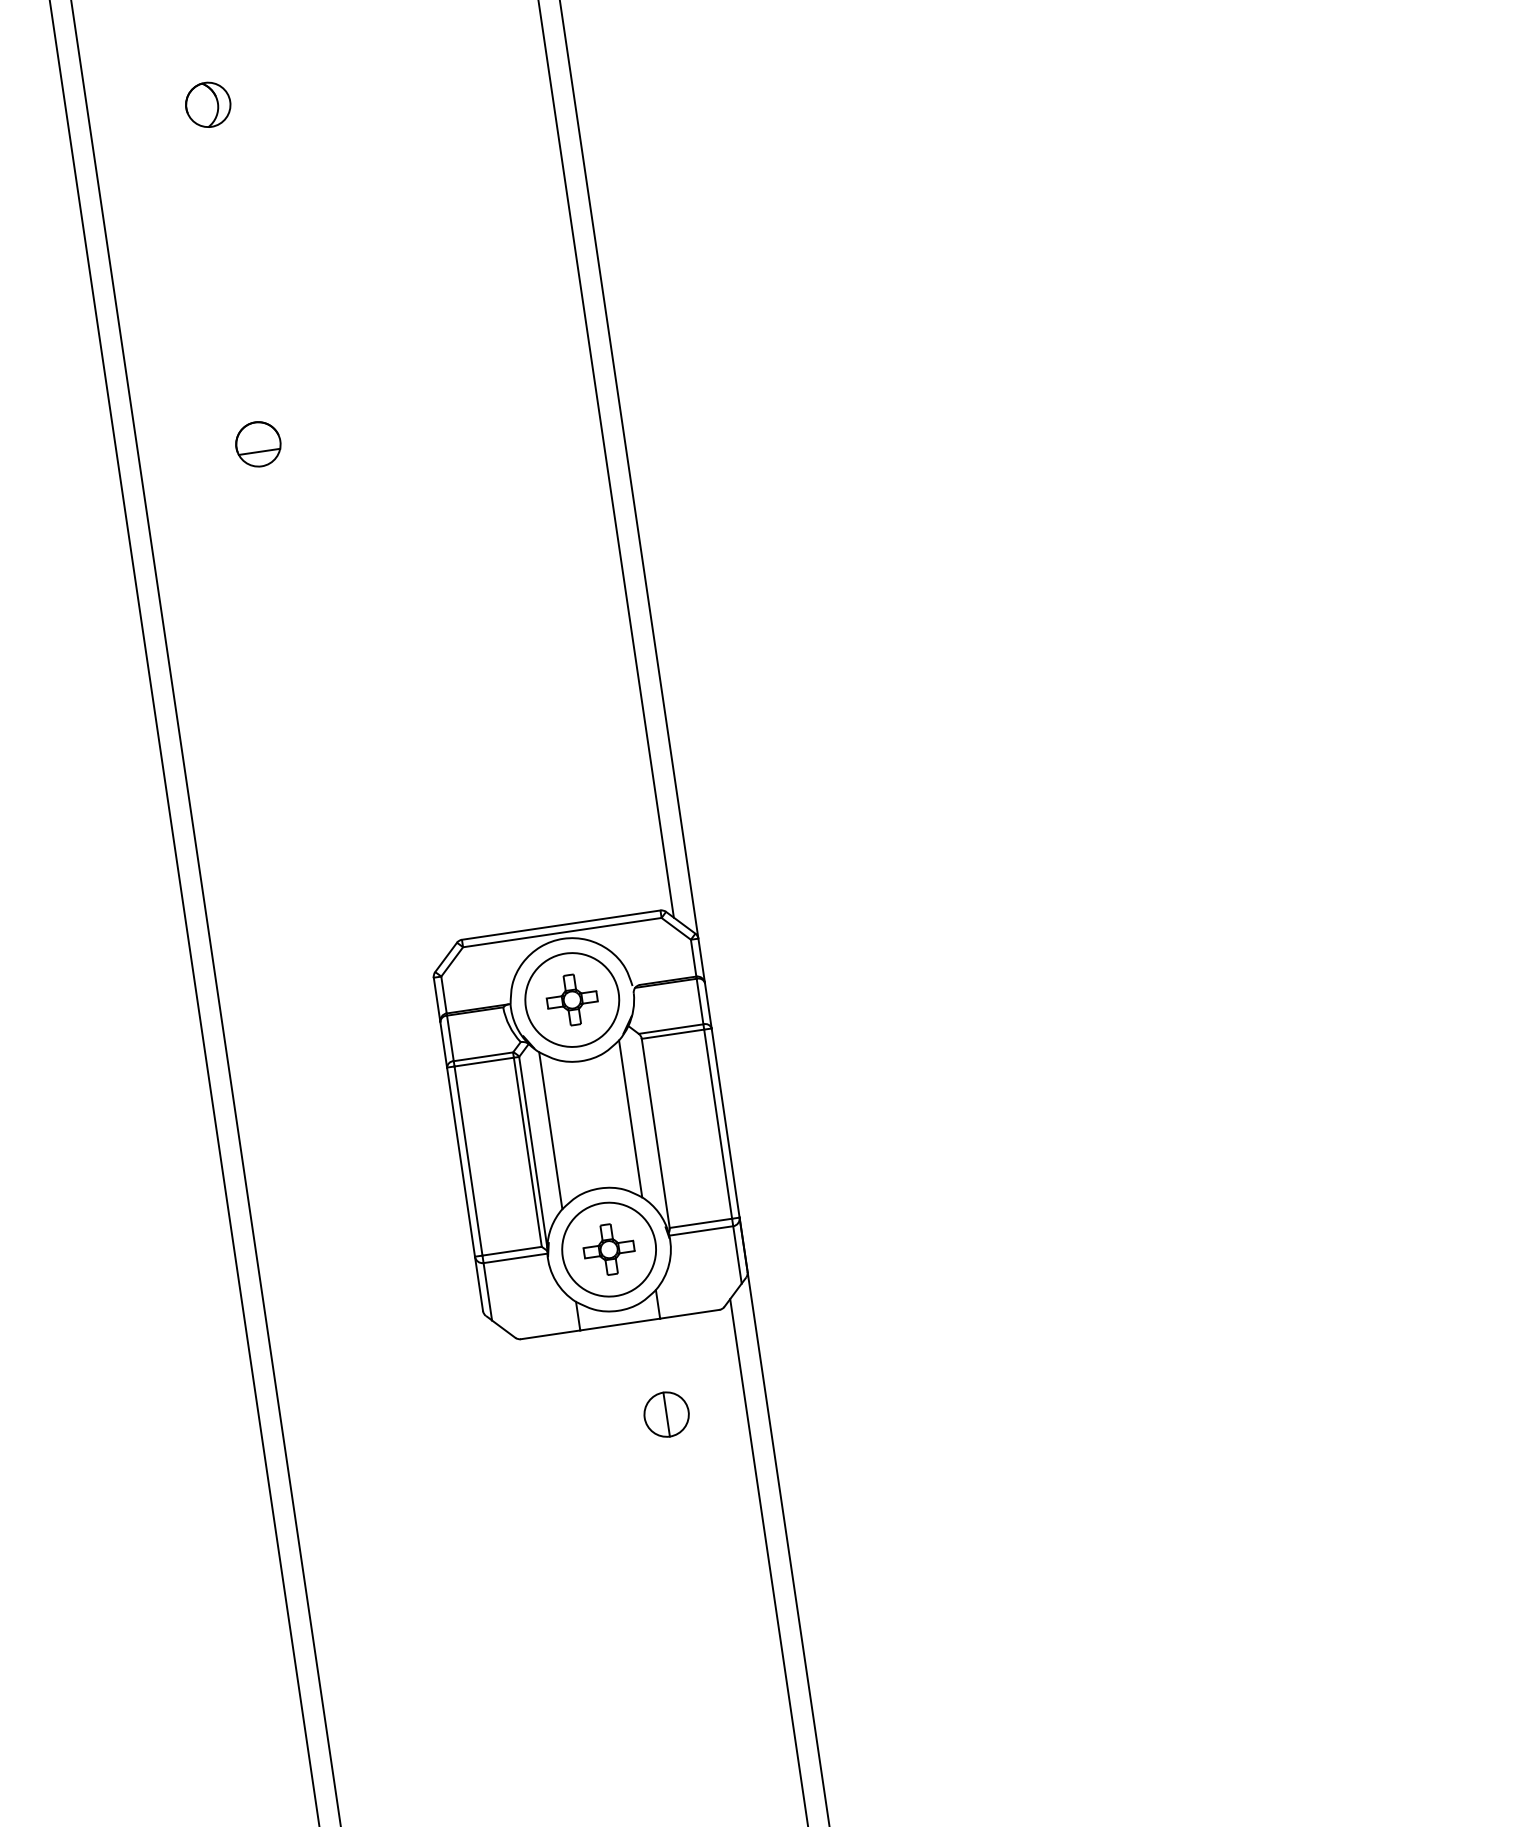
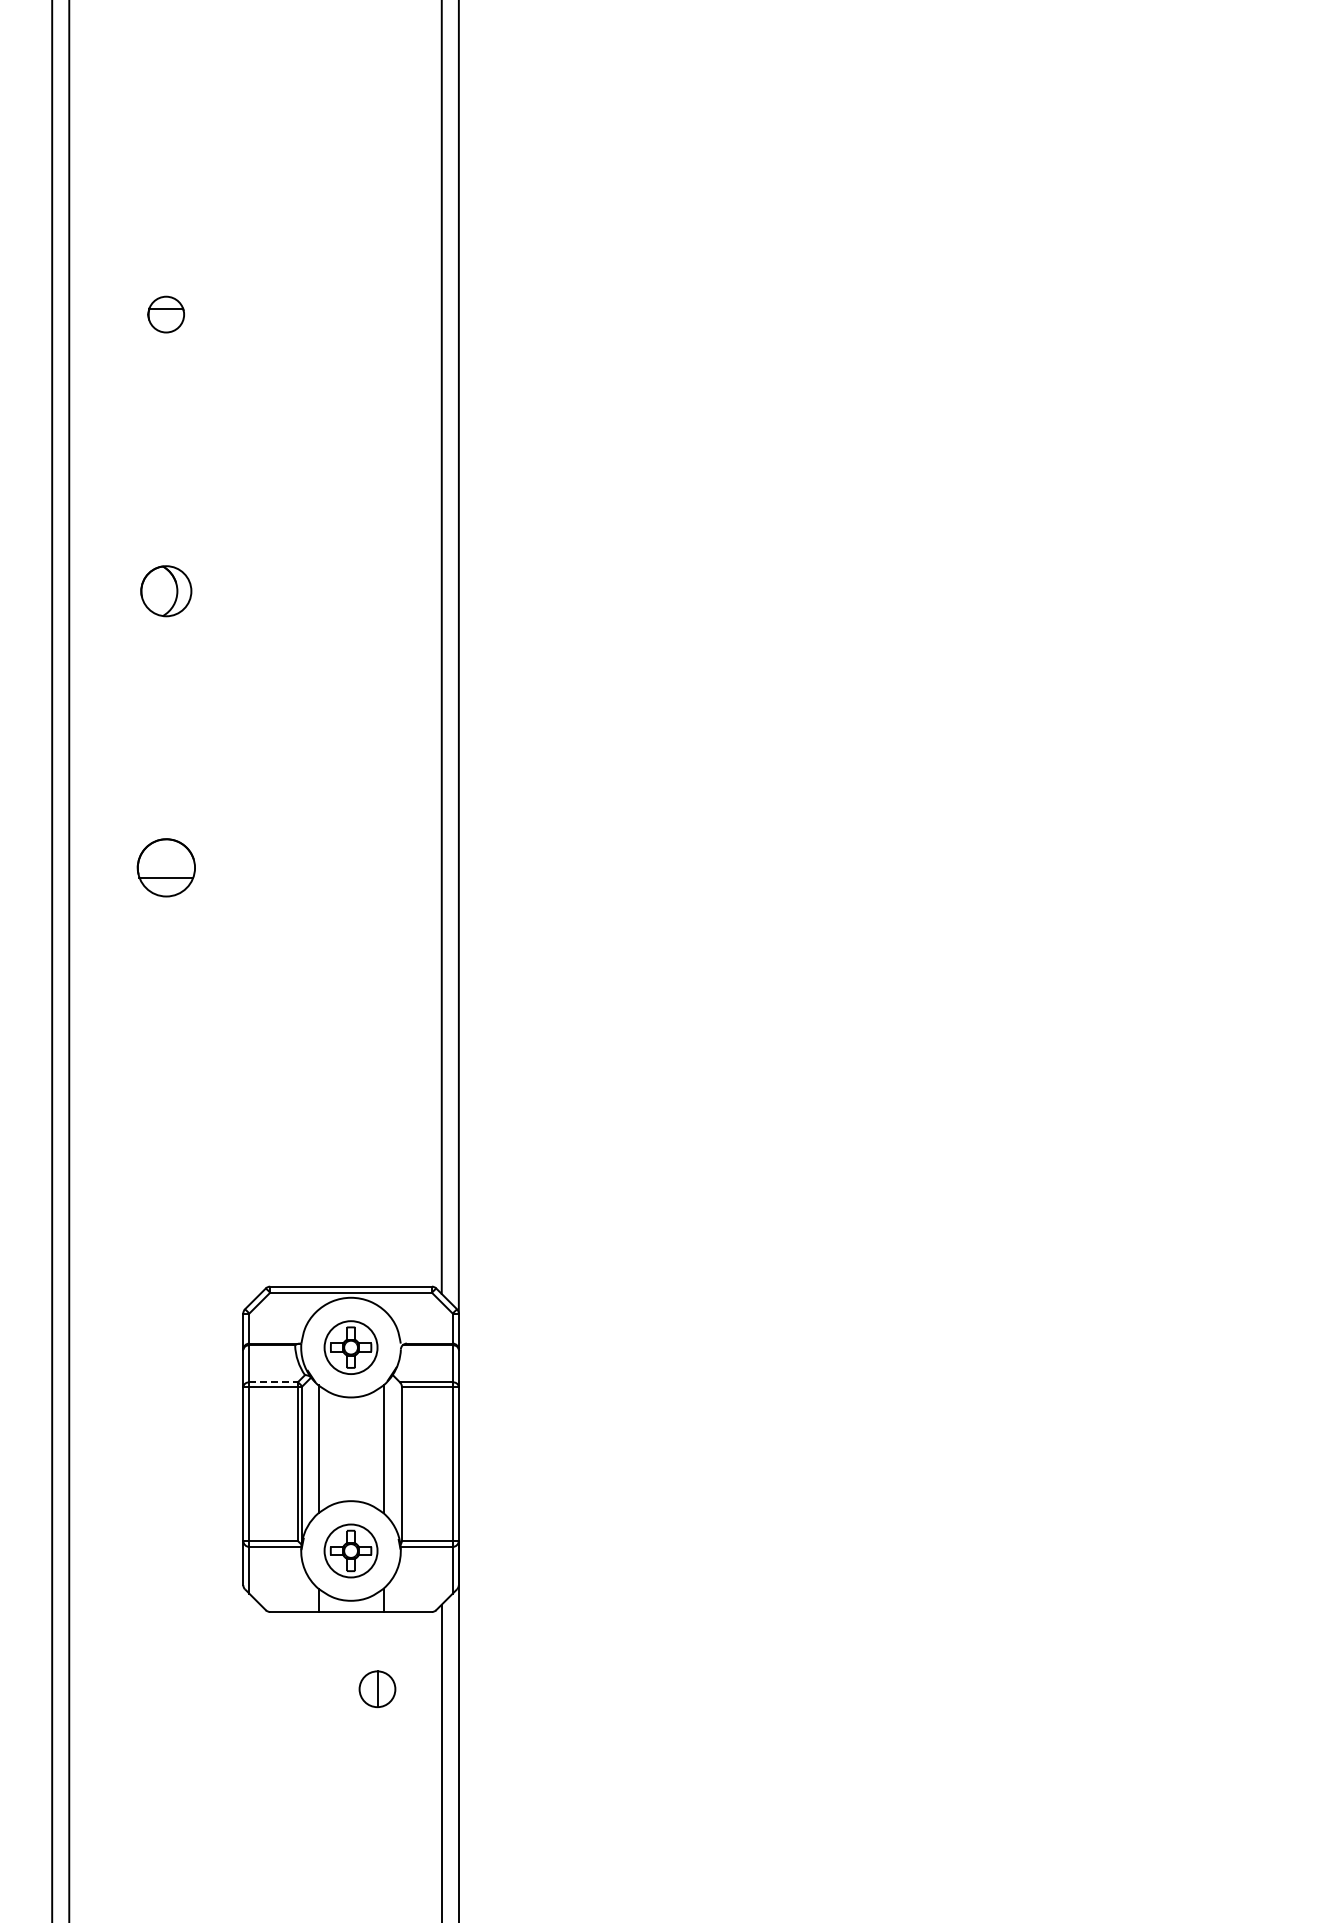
part: (207, 104) -> (165, 590), size x1.4
part: (257, 444) -> (165, 867), size x1.6
circle: (571, 999) -> (350, 1347), size x0.7
line: (484, 1056) -> (274, 1382), solid -> dashed
circle: (608, 1249) -> (350, 1550), size x0.7

